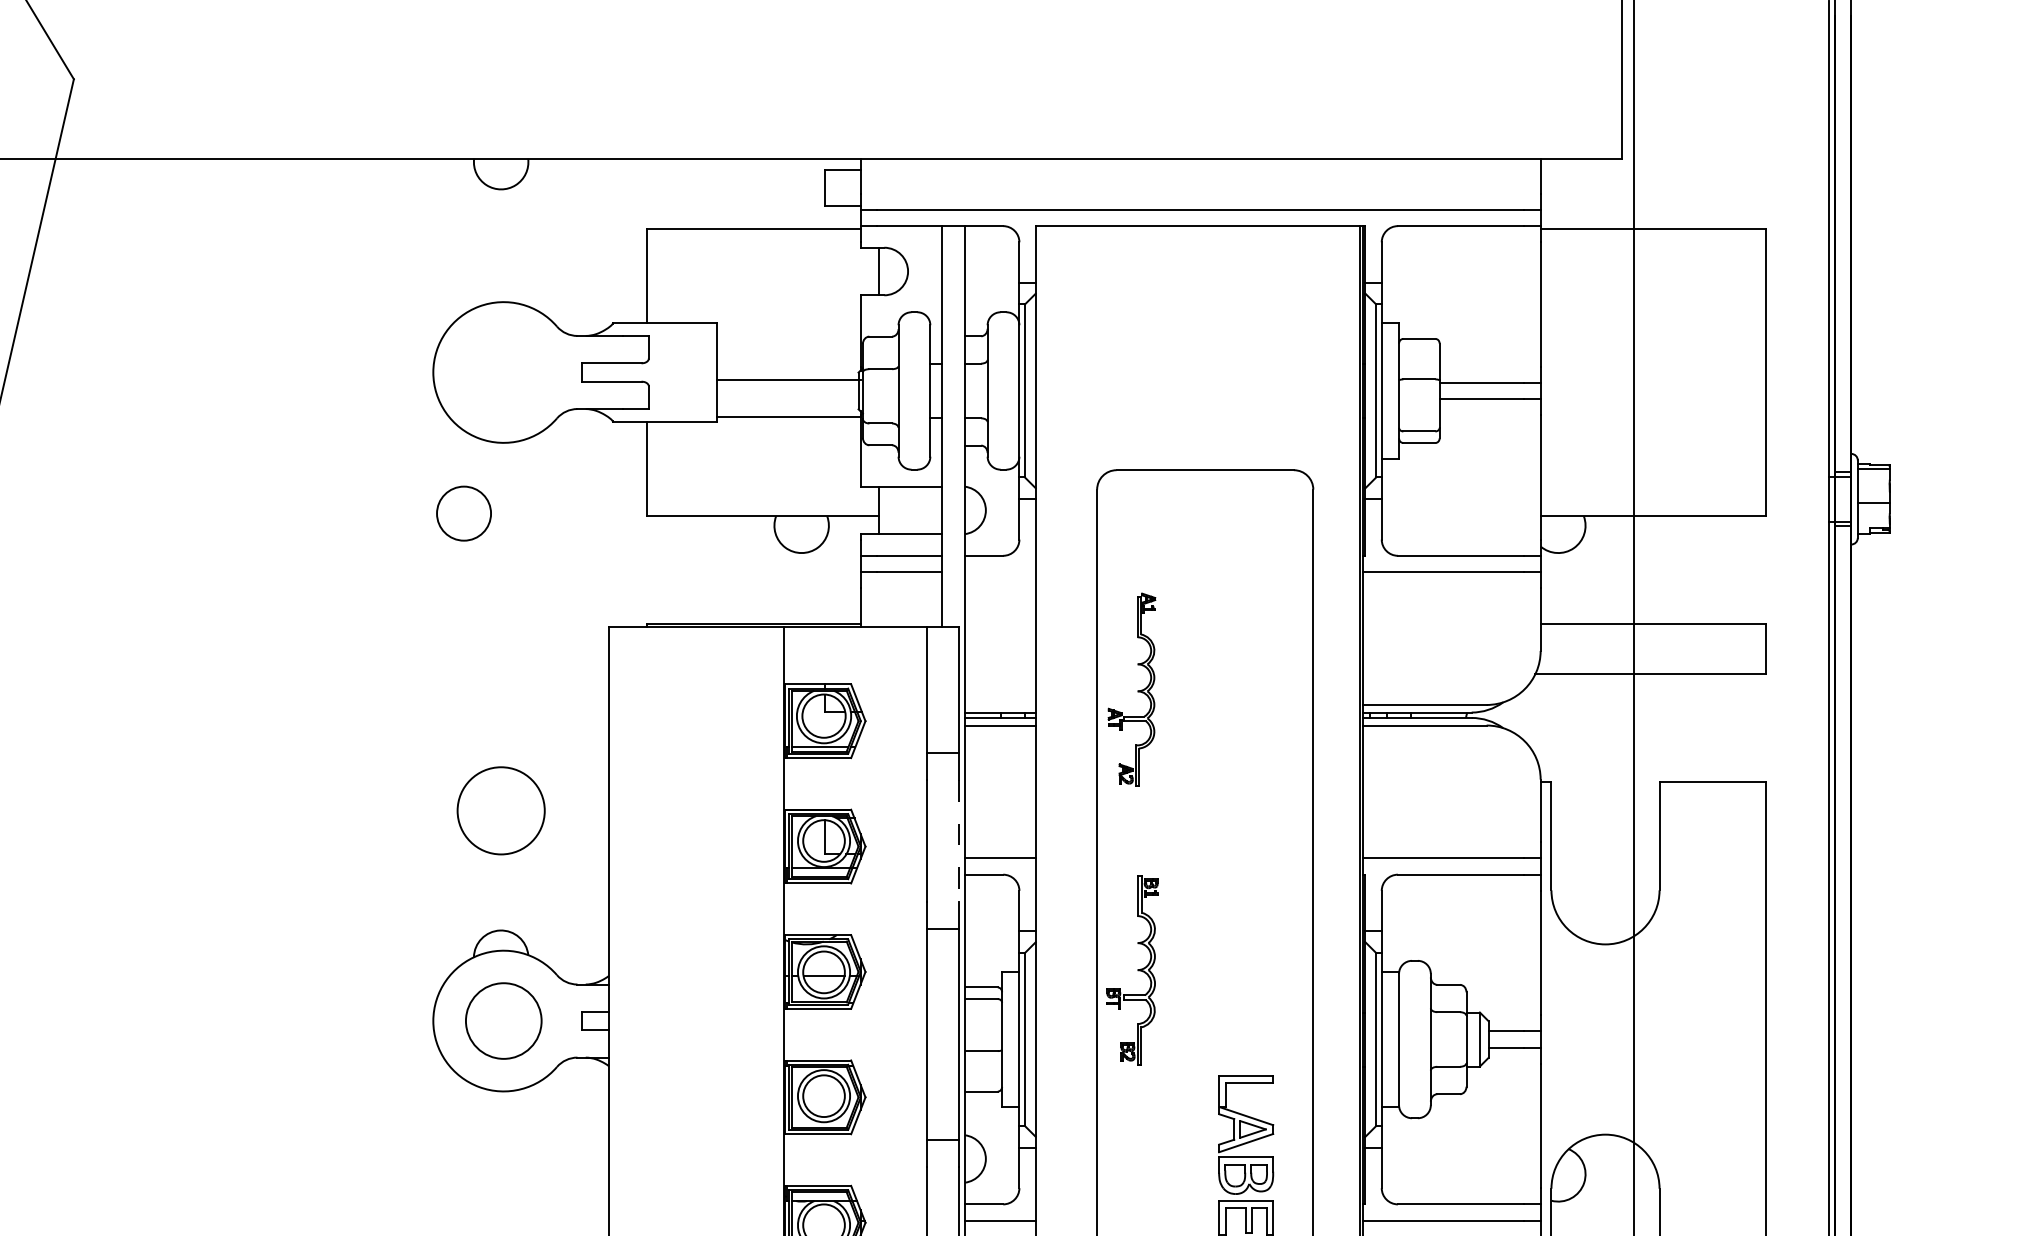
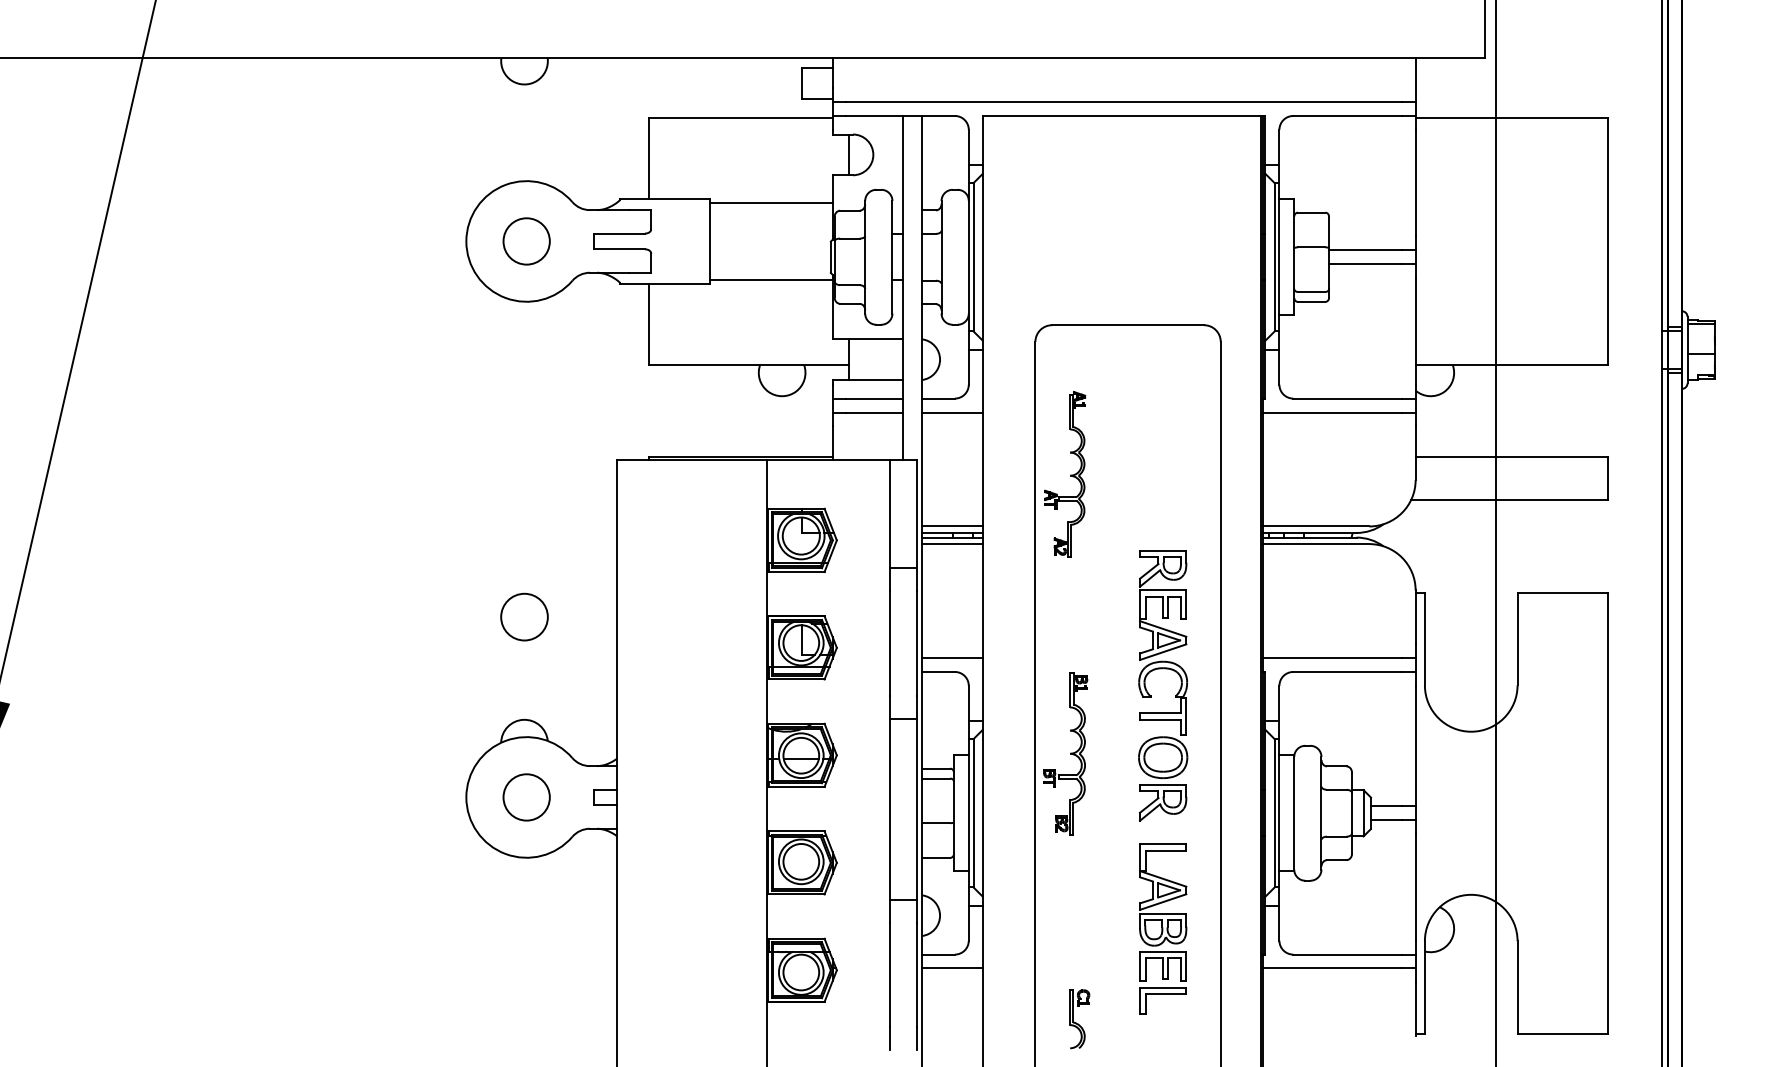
line: (788, 379) -> (770, 202), moved
circle: (463, 513) -> (526, 241), moved
line: (1000, 572) -> (952, 412), added
part: (1132, 689) -> (1065, 474), moved
line: (1000, 705) -> (952, 526), added
circle: (501, 809) -> (524, 616), size x0.62
line: (958, 841) -> (916, 643), dashed -> solid
part: (1232, 902) -> (1151, 695), added
circle: (503, 1021) -> (526, 797), size x0.71

